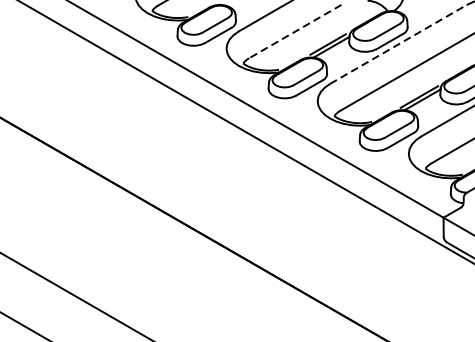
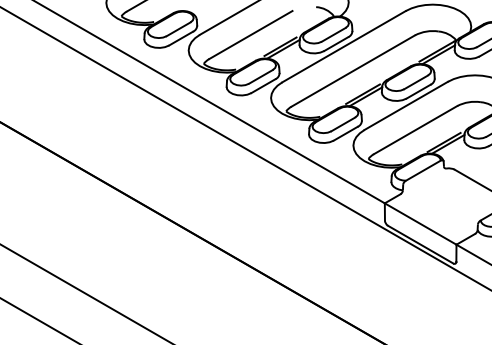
line: (294, 32) -> (250, 35), dashed -> solid
line: (398, 44) -> (344, 46), dashed -> solid

